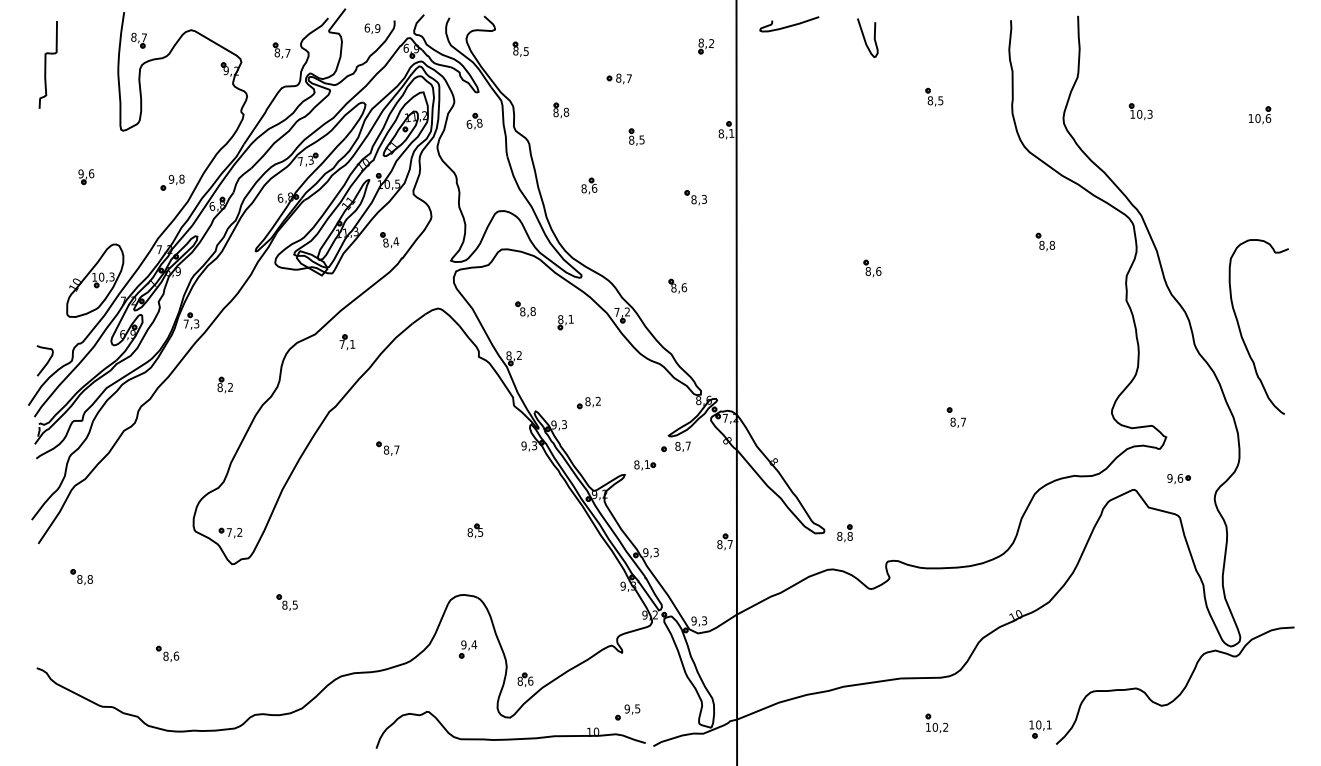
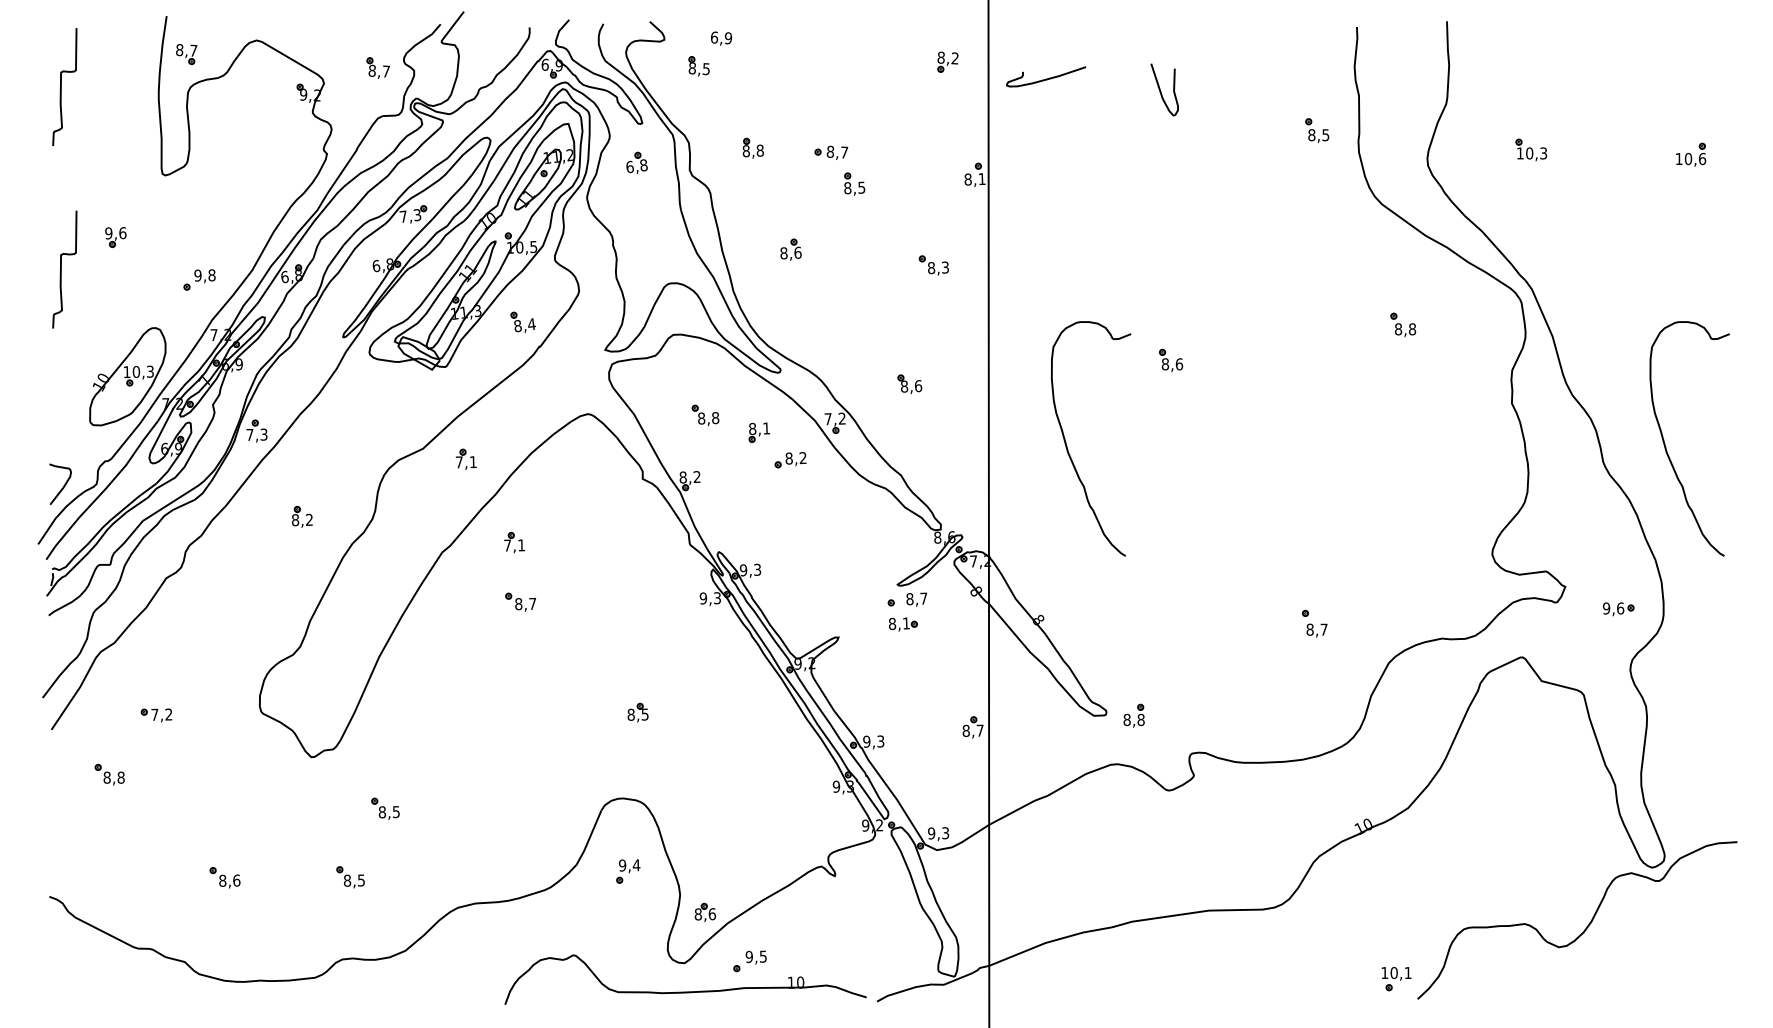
curve: (789, 25) -> (1046, 78), moved
text: (372, 28) -> (721, 38), moved
curve: (865, 38) -> (1161, 90), moved
part: (618, 78) -> (830, 152), moved
part: (934, 96) -> (1317, 129), moved
part: (172, 182) -> (199, 279), moved
curve: (46, 200) -> (62, 269), added
curve: (795, 331) -> (1067, 444), added
part: (588, 402) -> (789, 459), moved
part: (383, 404) -> (514, 542), added
part: (955, 417) -> (1313, 623), moved
part: (645, 465) -> (903, 624), moved
part: (1178, 478) -> (1617, 608), moved
part: (230, 532) -> (156, 714), moved
part: (260, 653) -> (349, 877), added
part: (627, 712) -> (749, 961), moved
part: (936, 722) -> (1256, 969), removed

